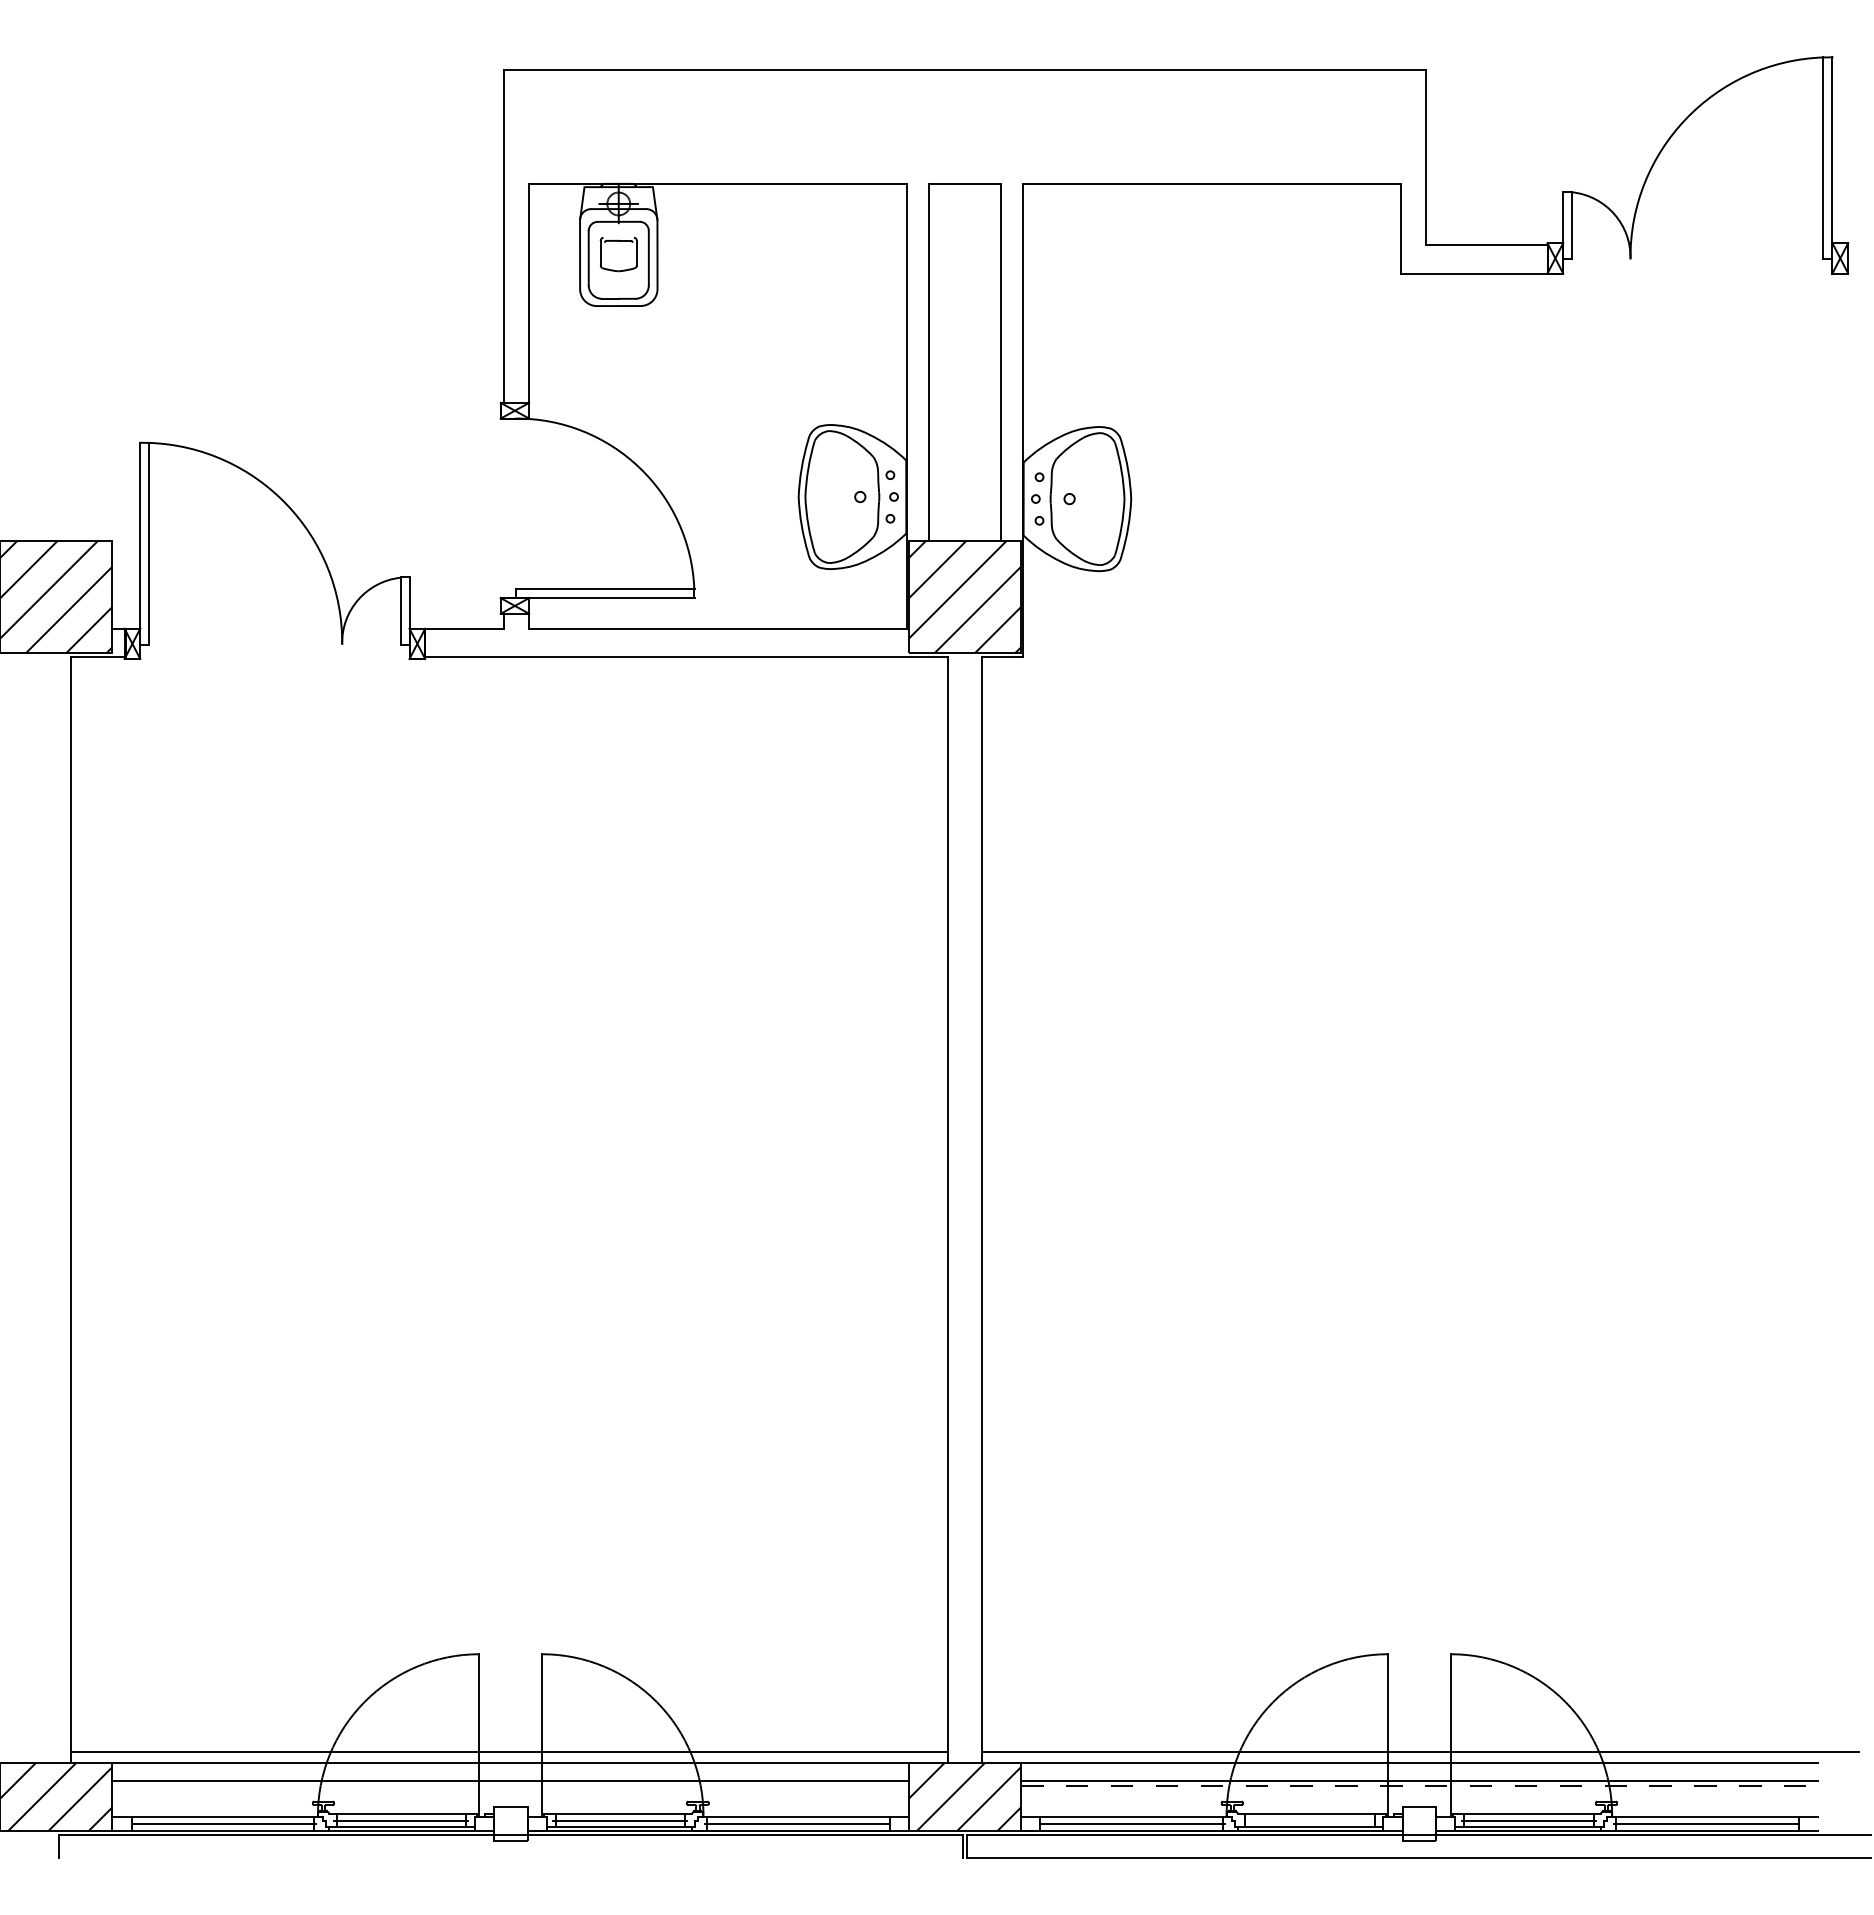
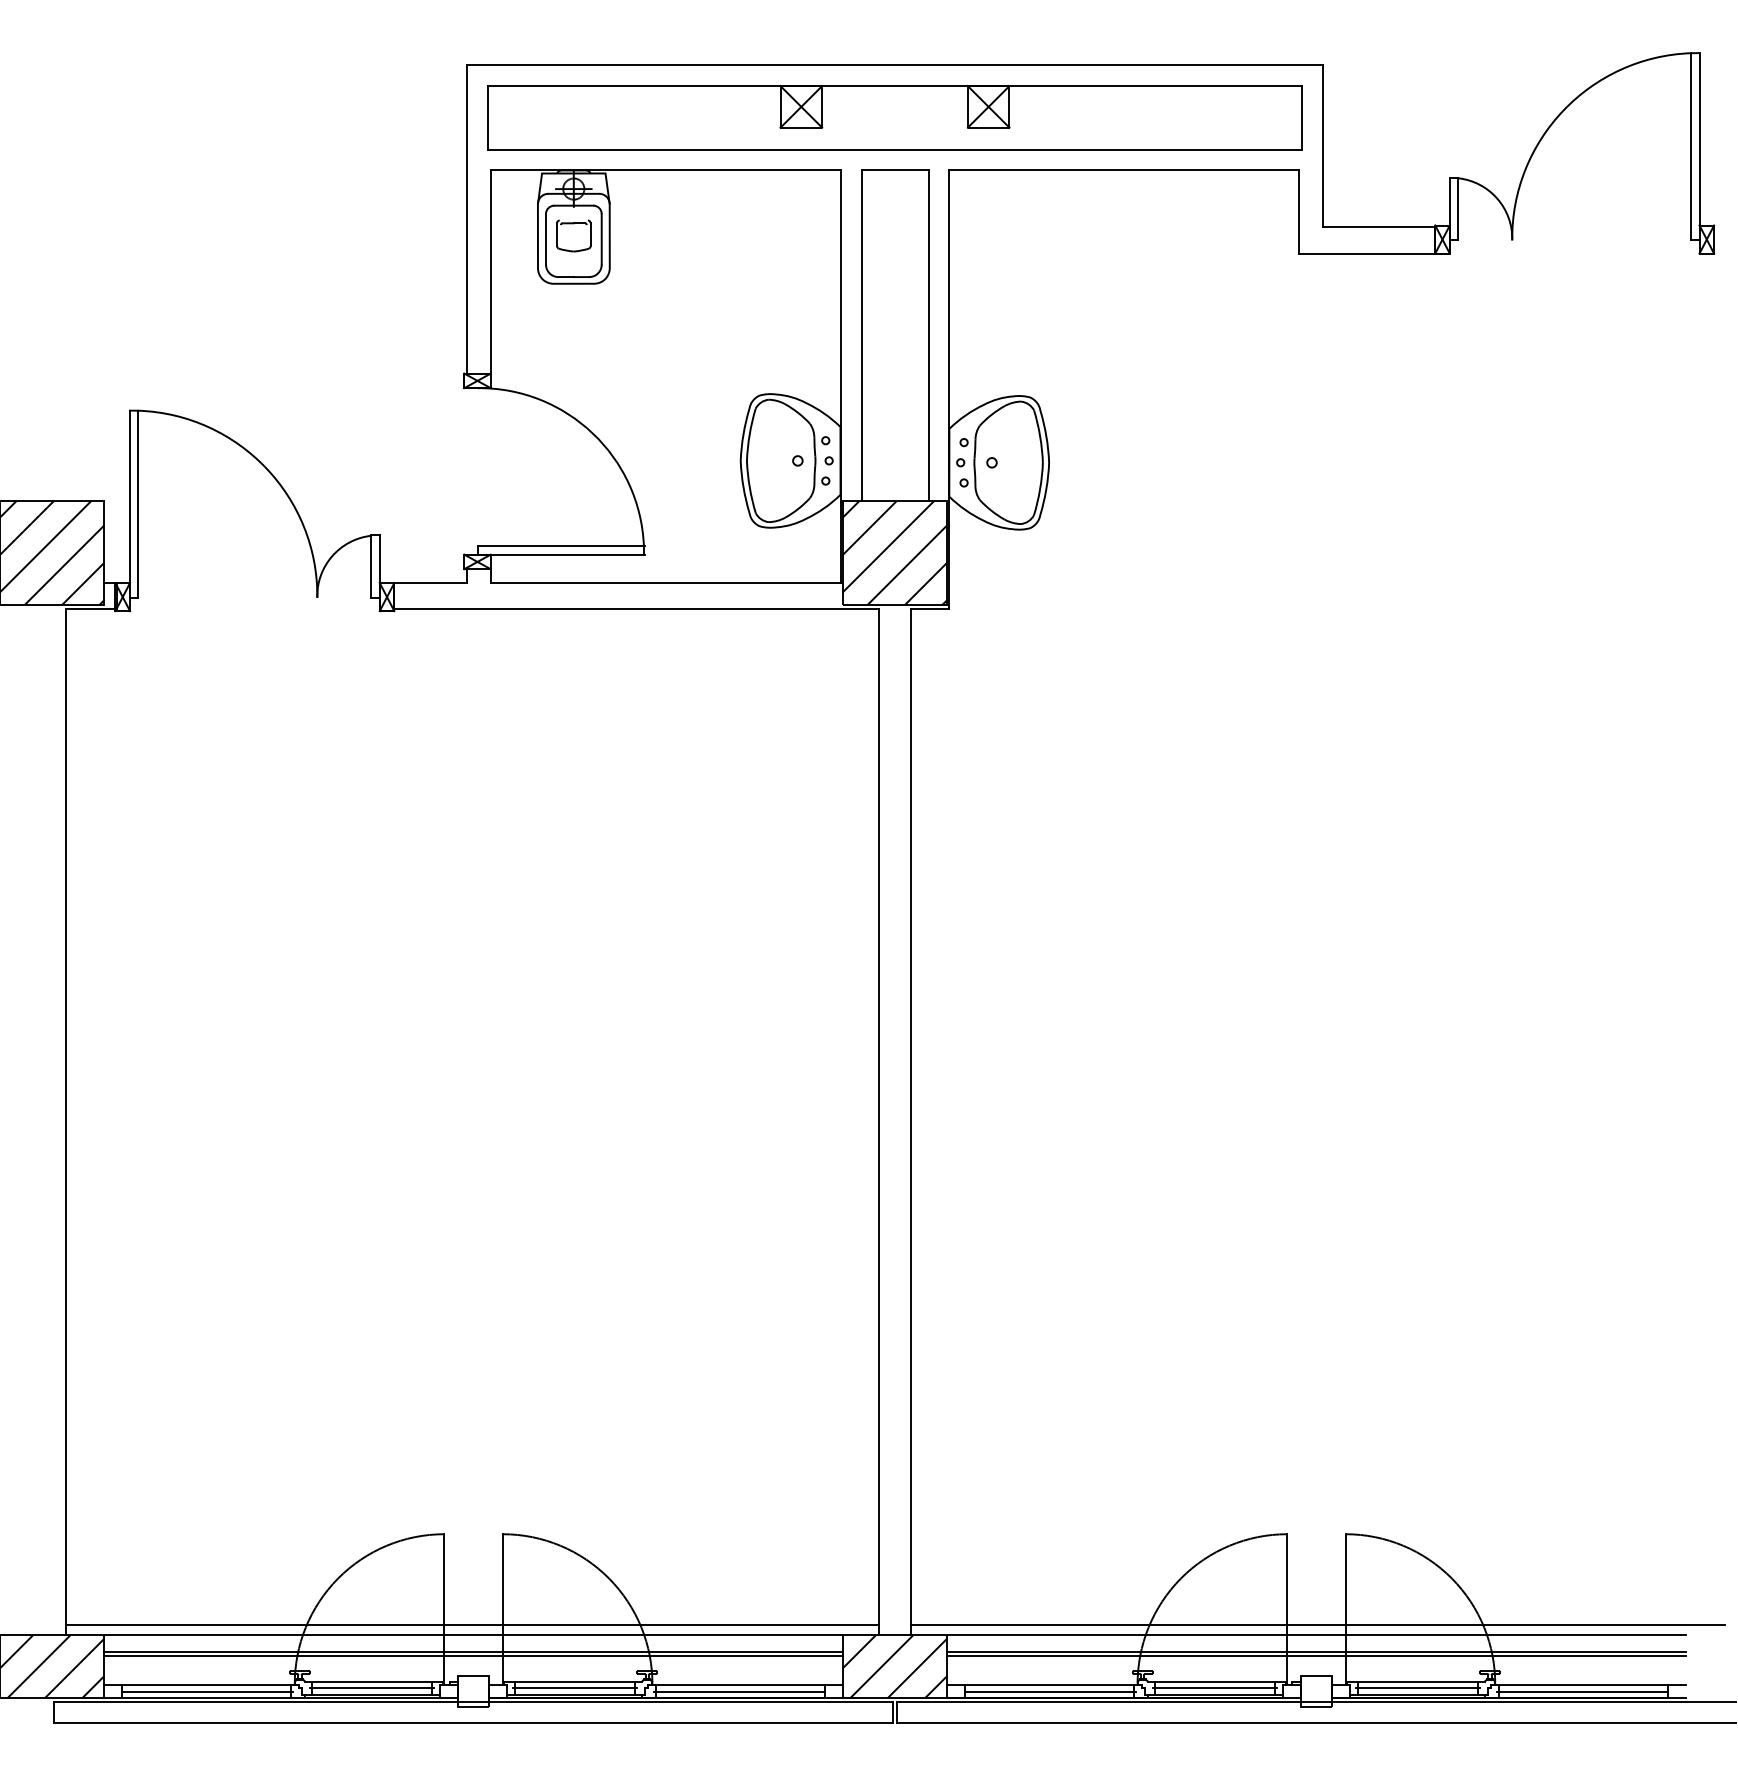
part: (964, 126) -> (894, 117), added
line: (510, 1785) -> (473, 1655), added
line: (1419, 1785) -> (1316, 1655), dashed -> solid
line: (1309, 1820) -> (1214, 1688), added
line: (510, 1857) -> (473, 1722), added

